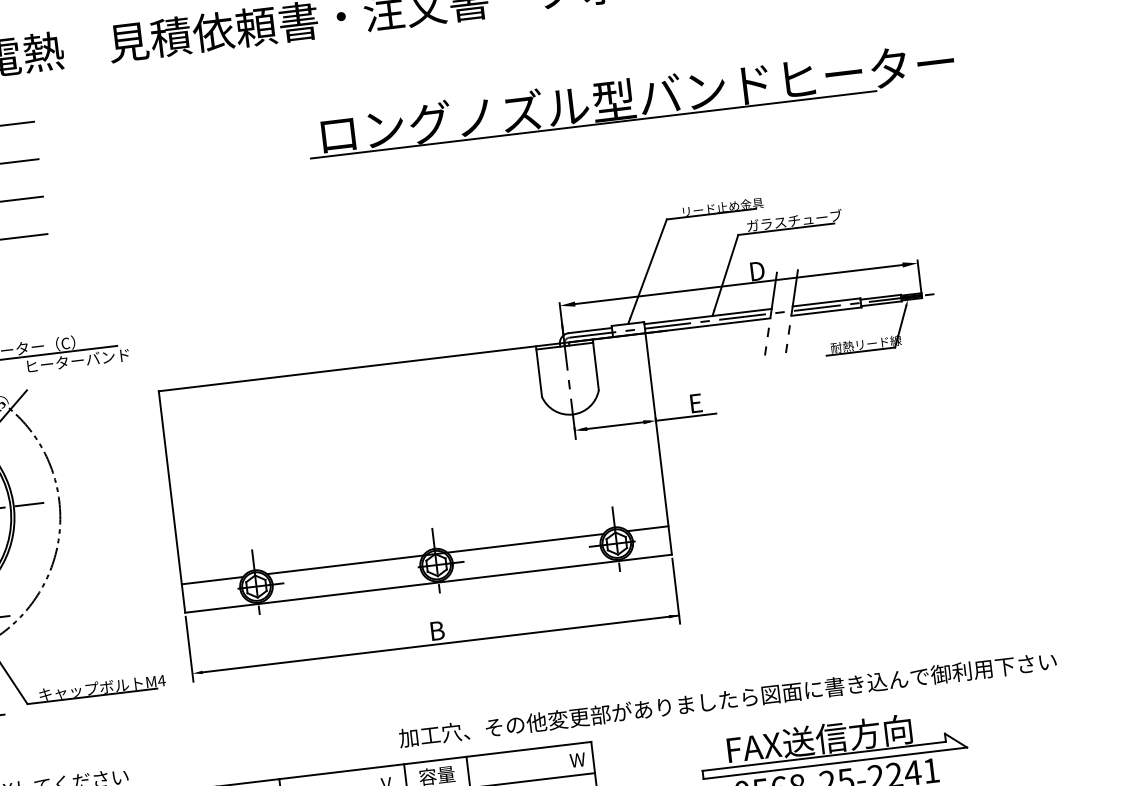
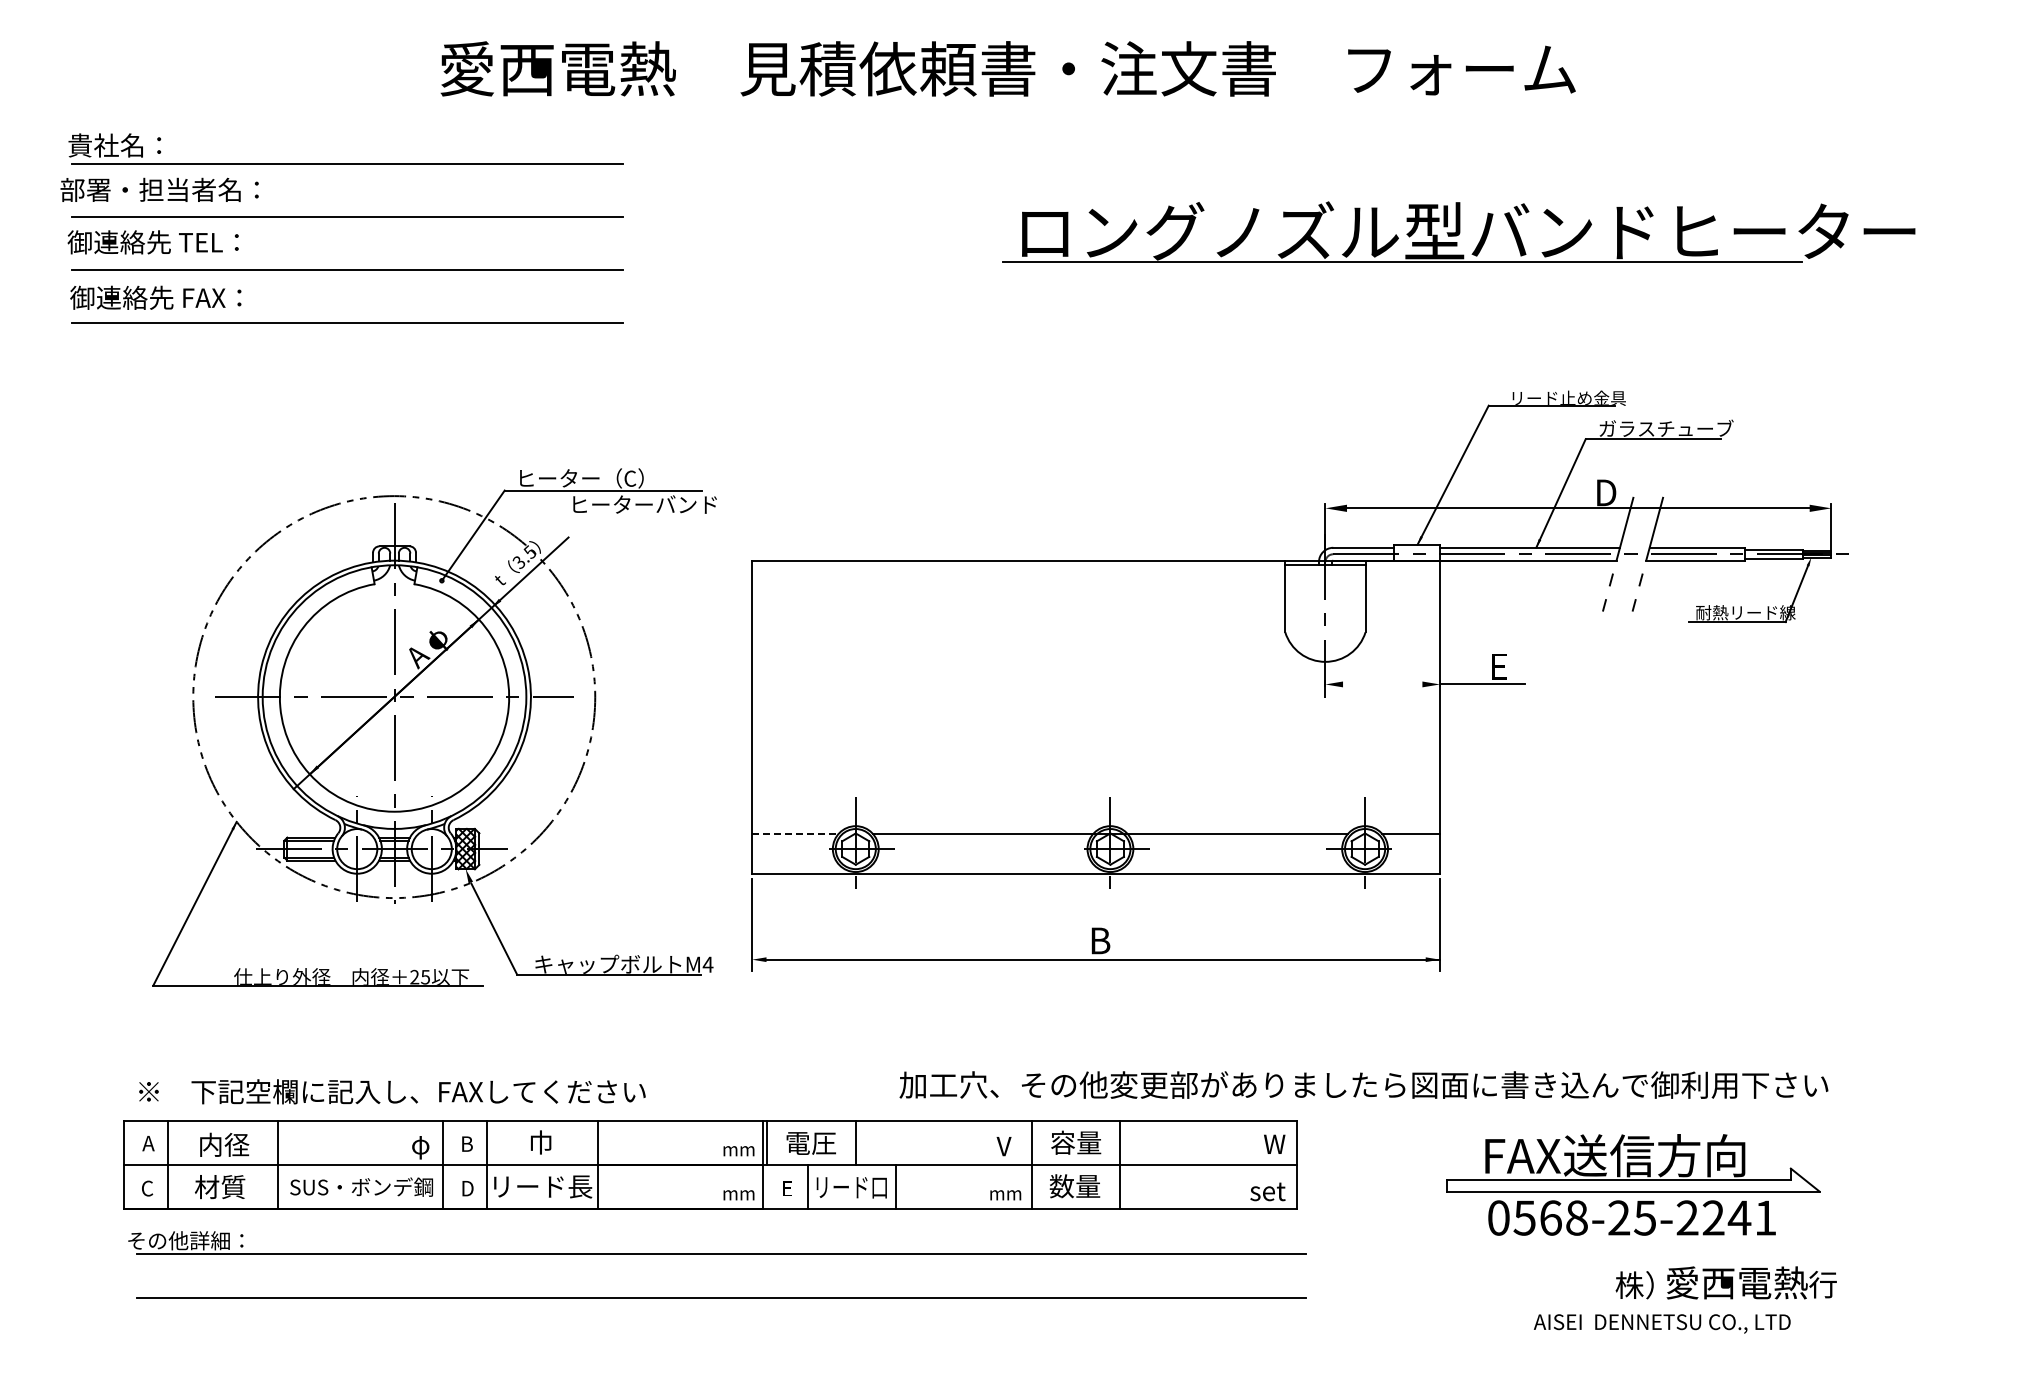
line: (615, 425) -> (1382, 684), removed
line: (213, 580) -> (796, 833), solid -> dashed
text: (727, 699) -> (1363, 1084), moved

